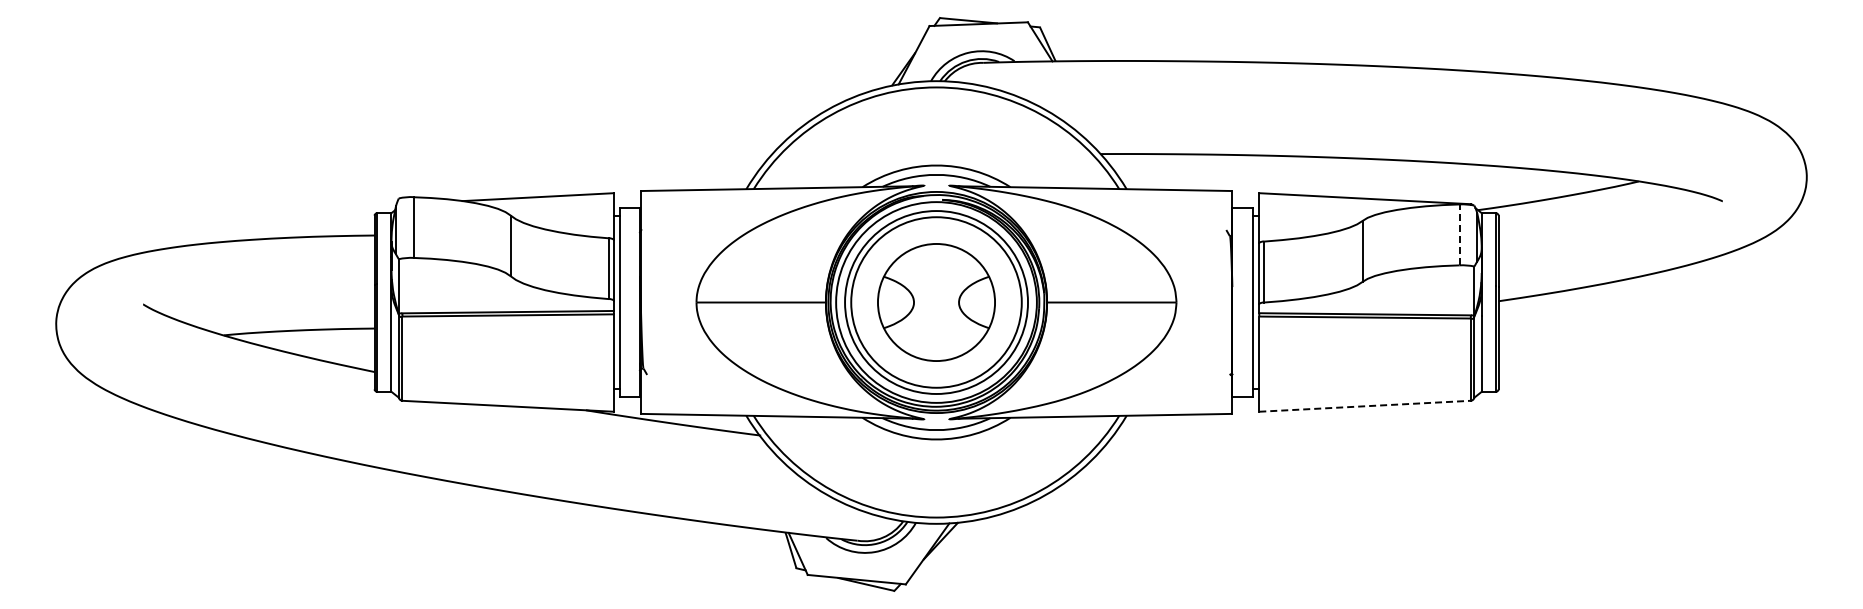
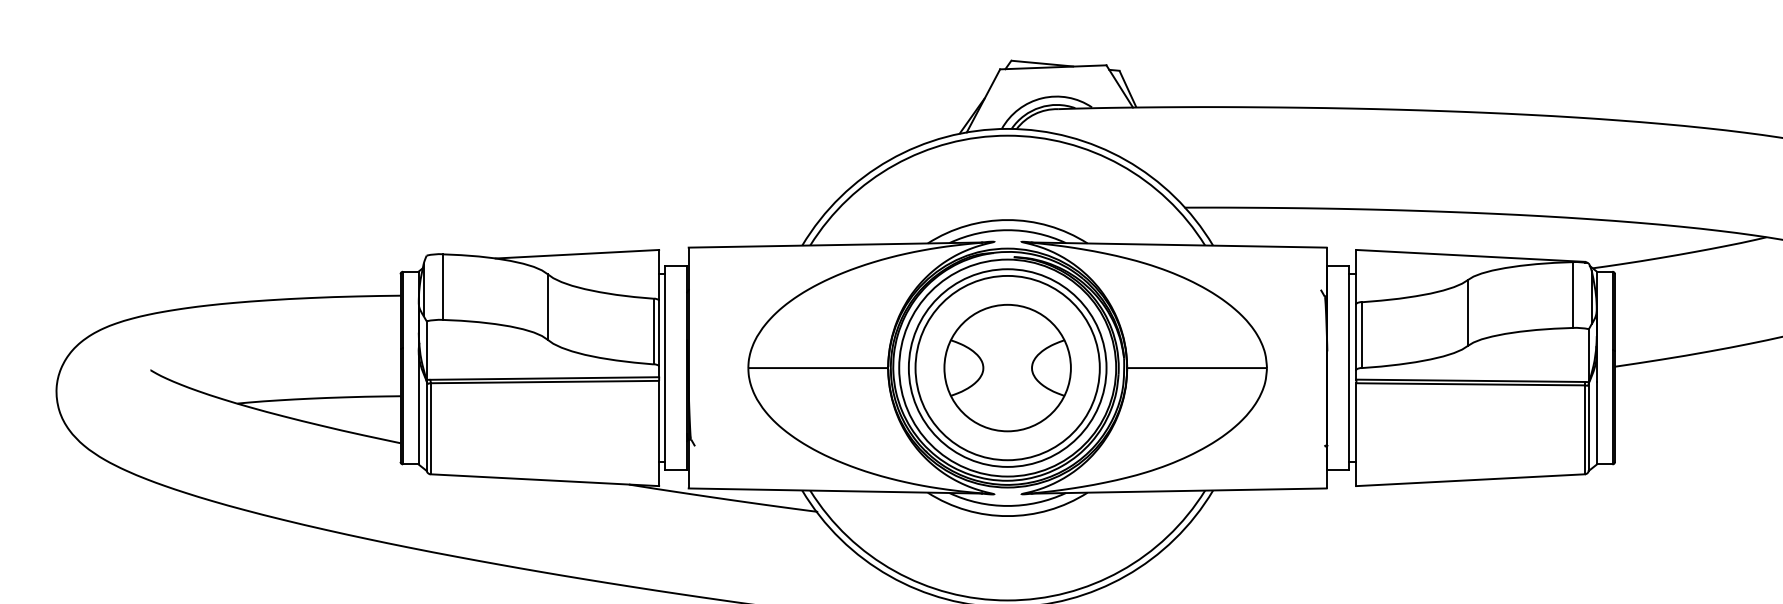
line: (1459, 234) -> (1572, 294), dashed -> solid
line: (1365, 406) -> (1471, 480), dashed -> solid

